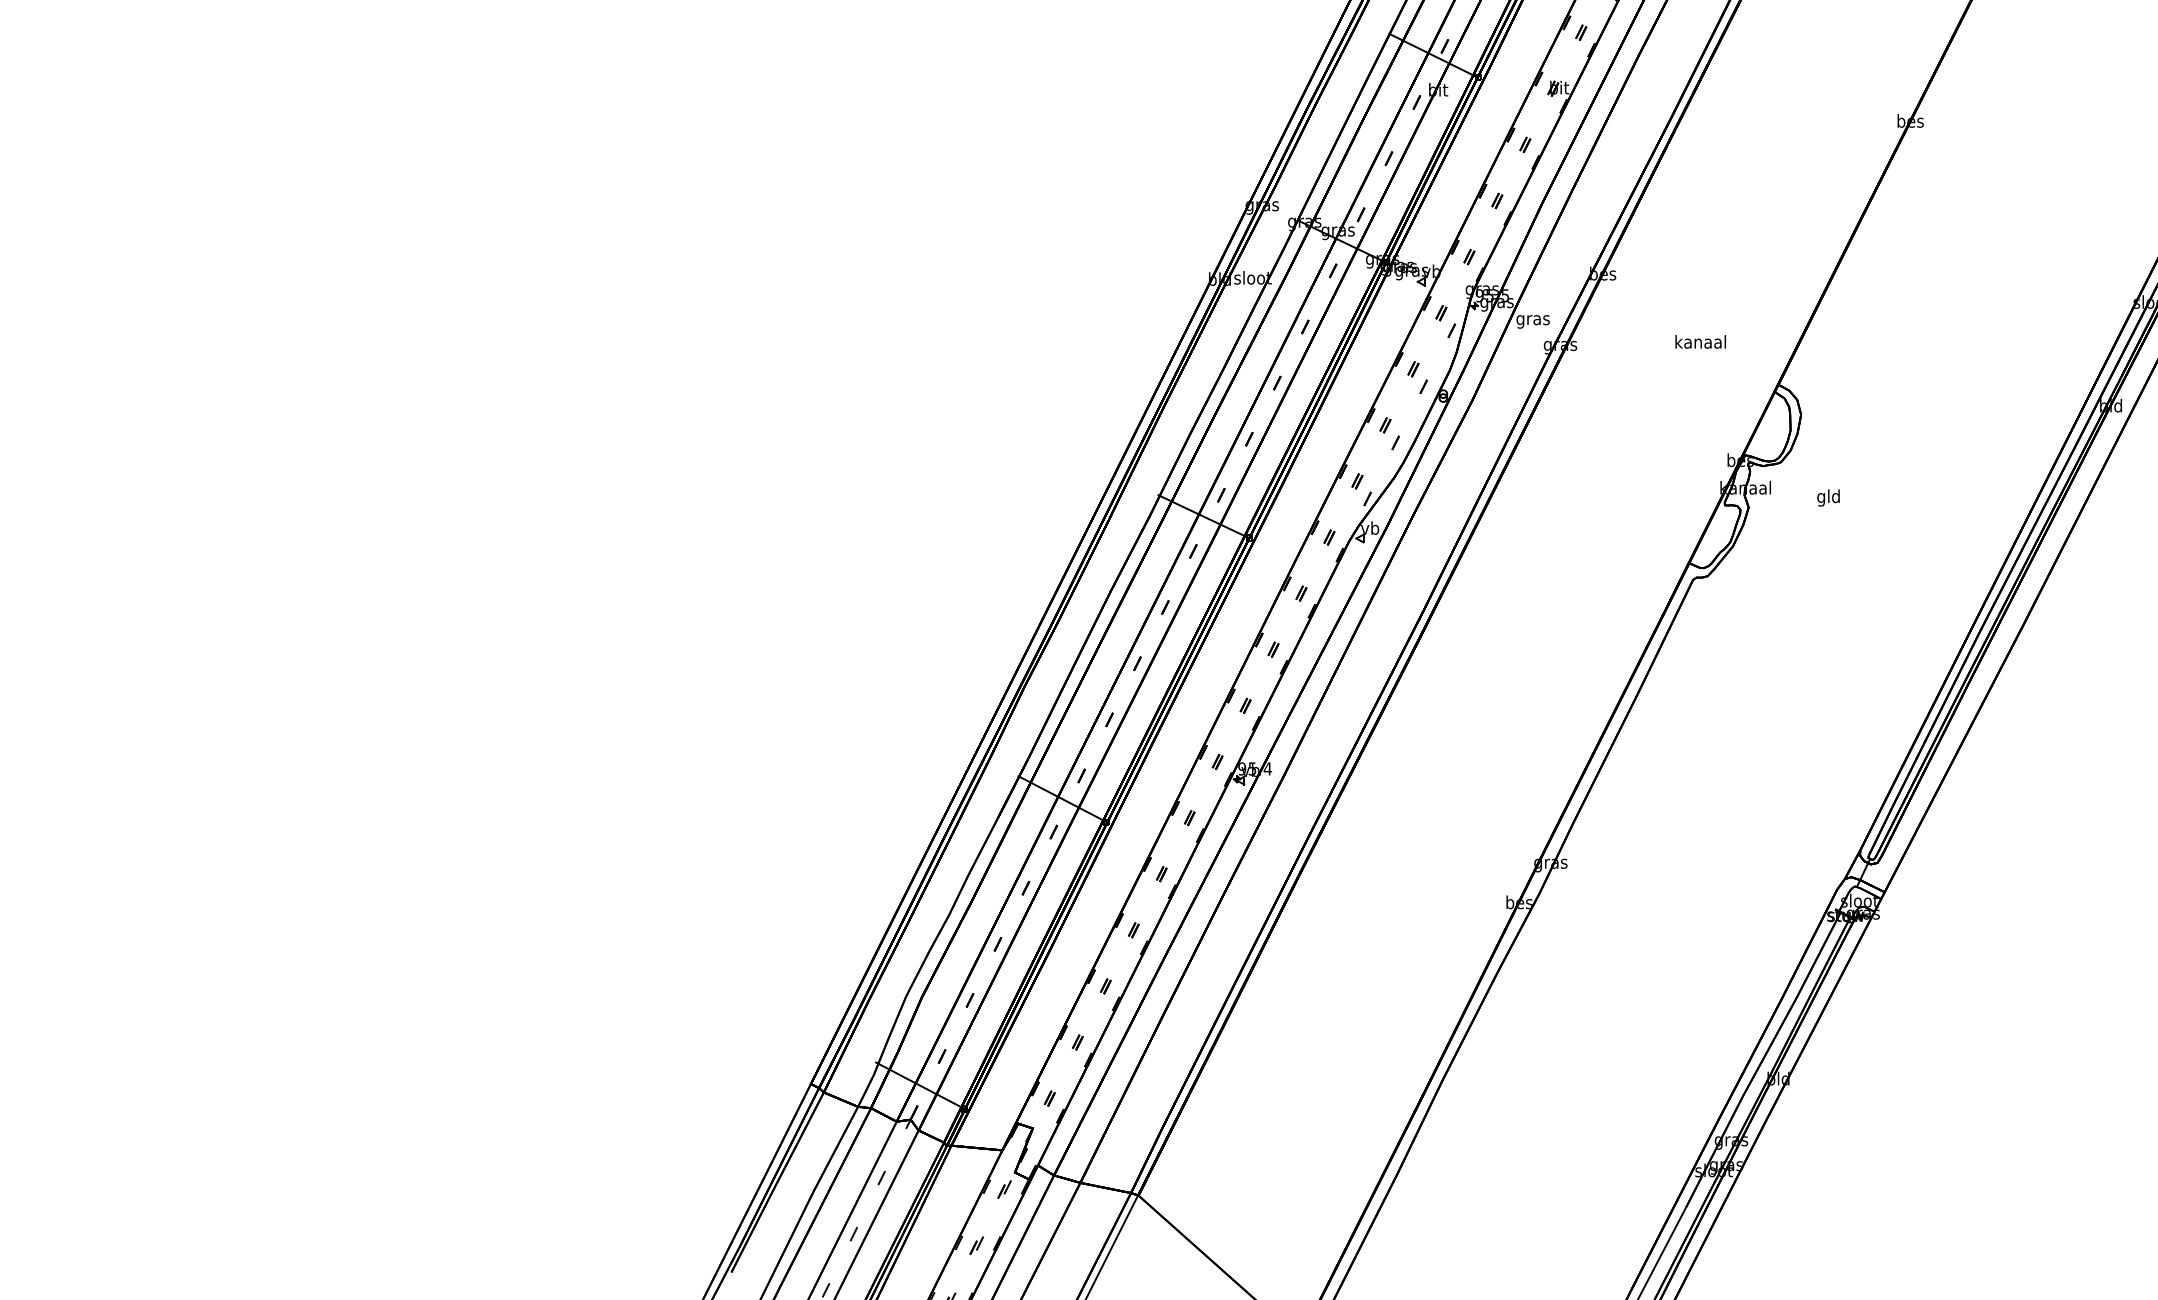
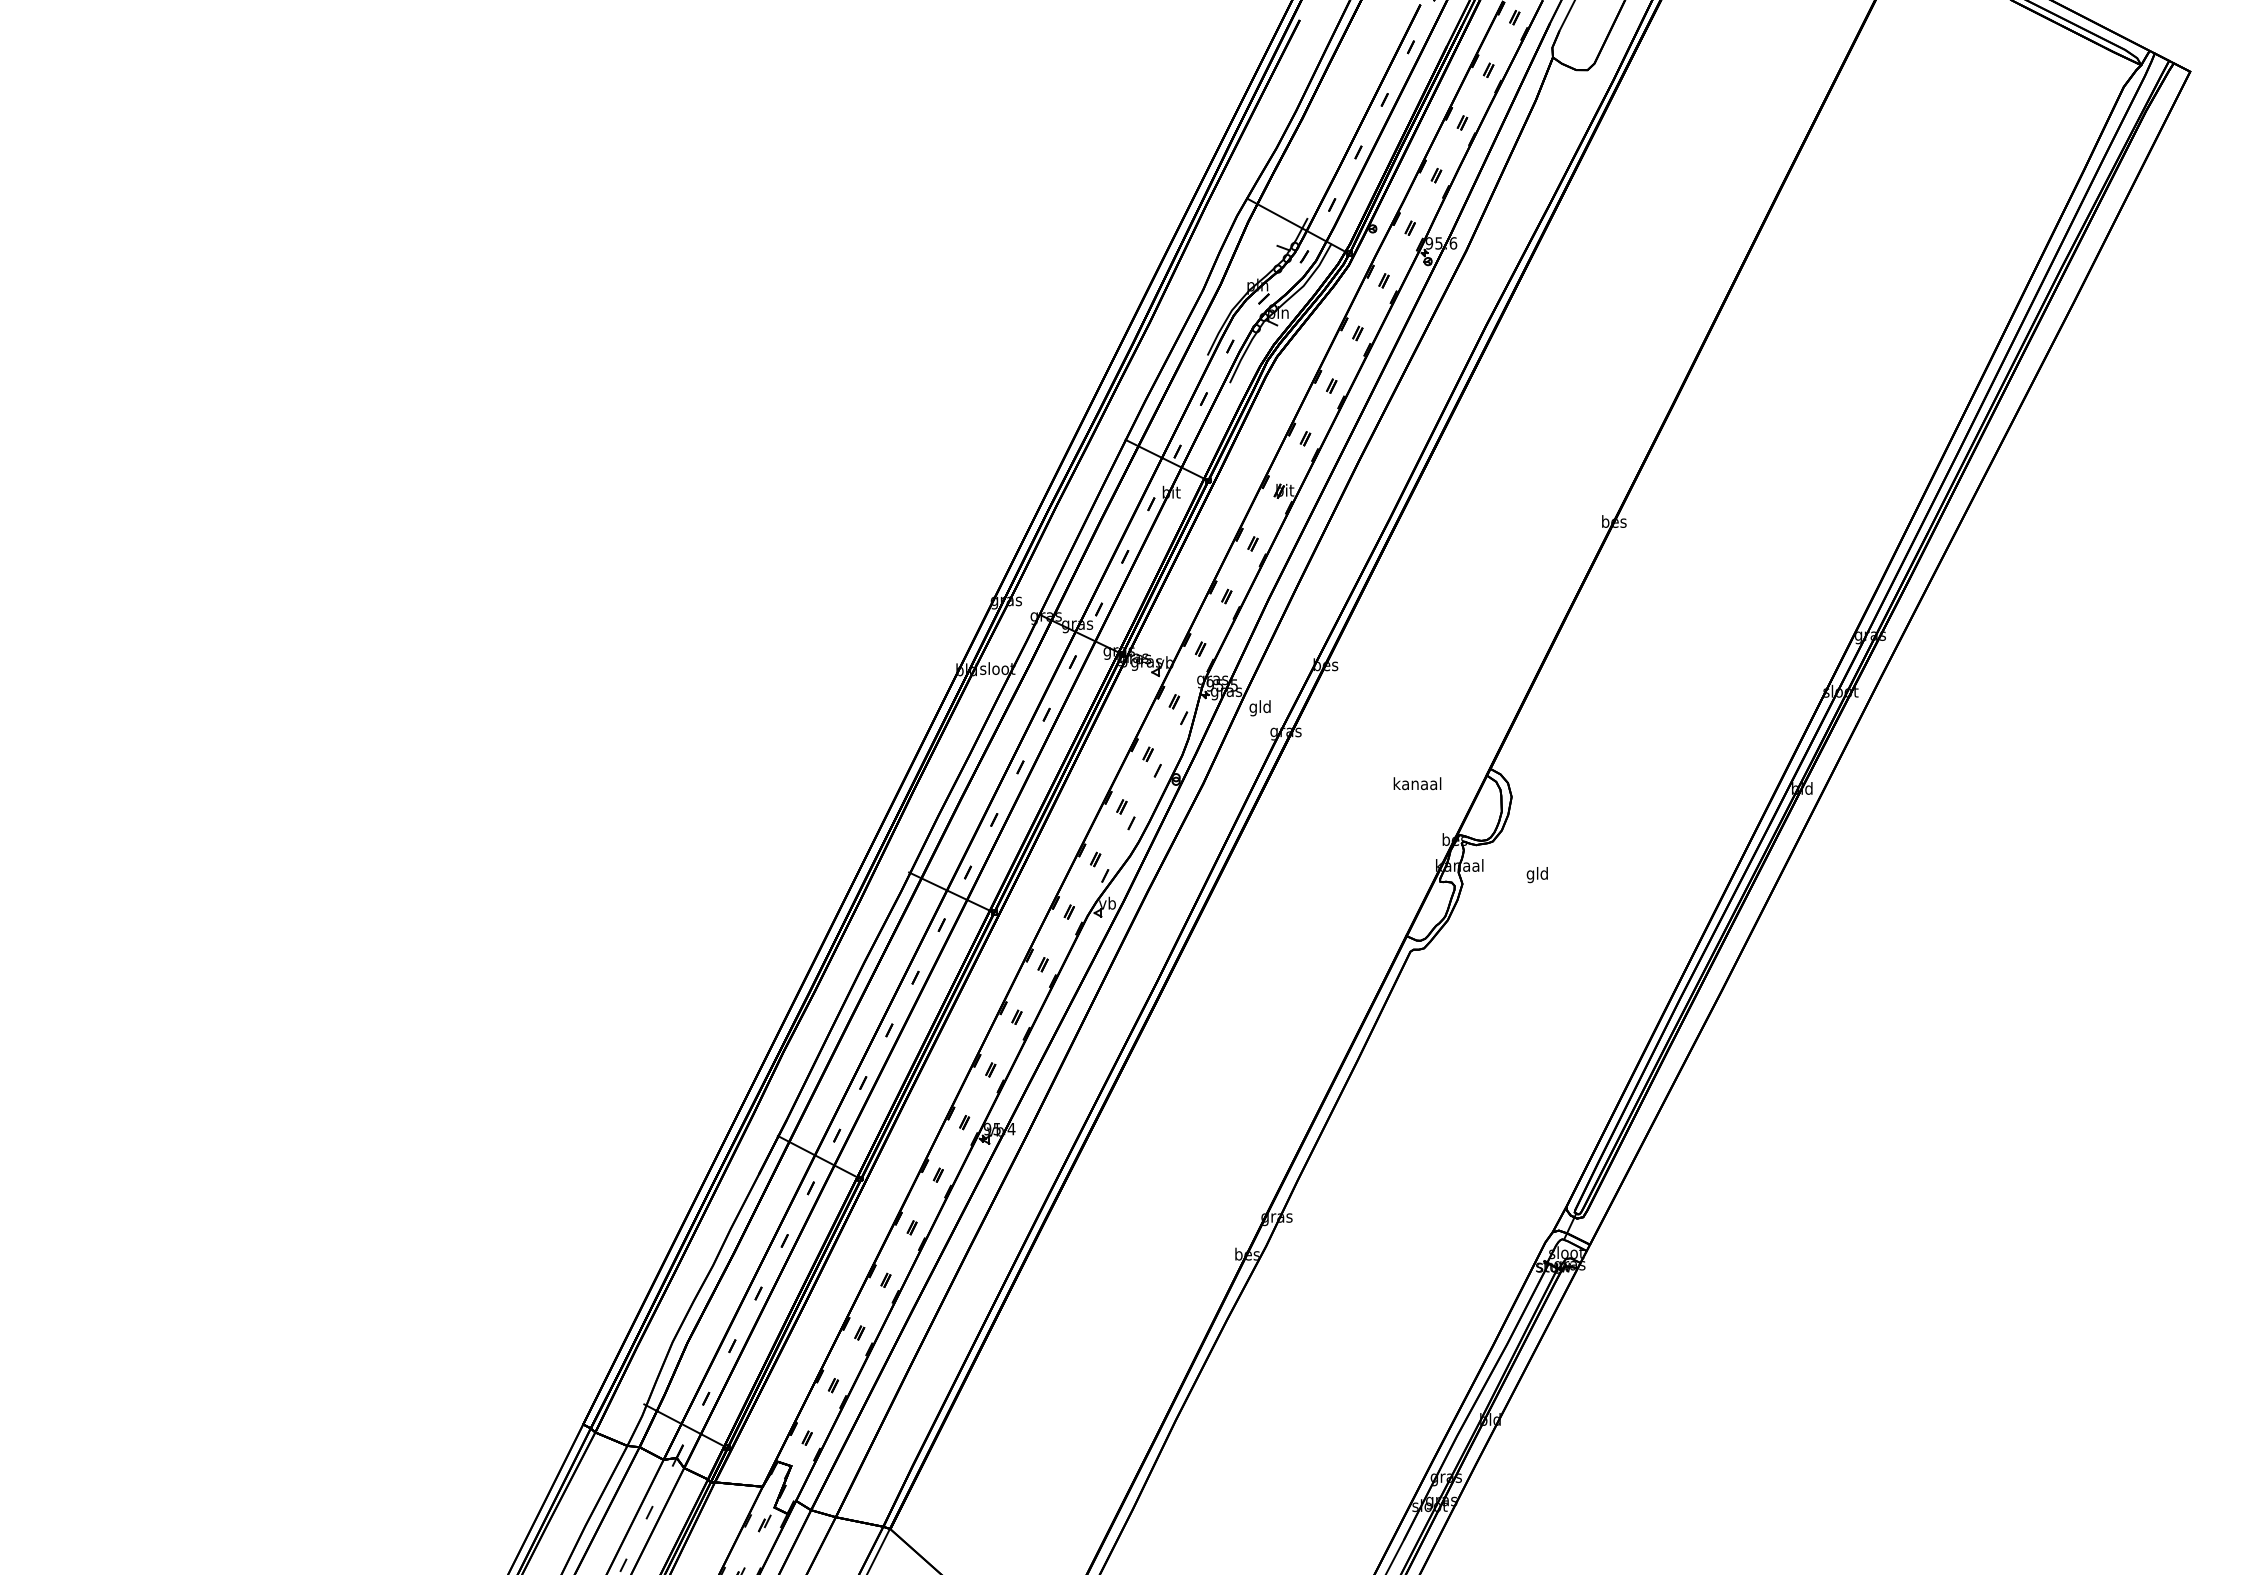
text: (1532, 320) -> (1259, 708), gras -> gld
text: (1700, 341) -> (1417, 783), moved

